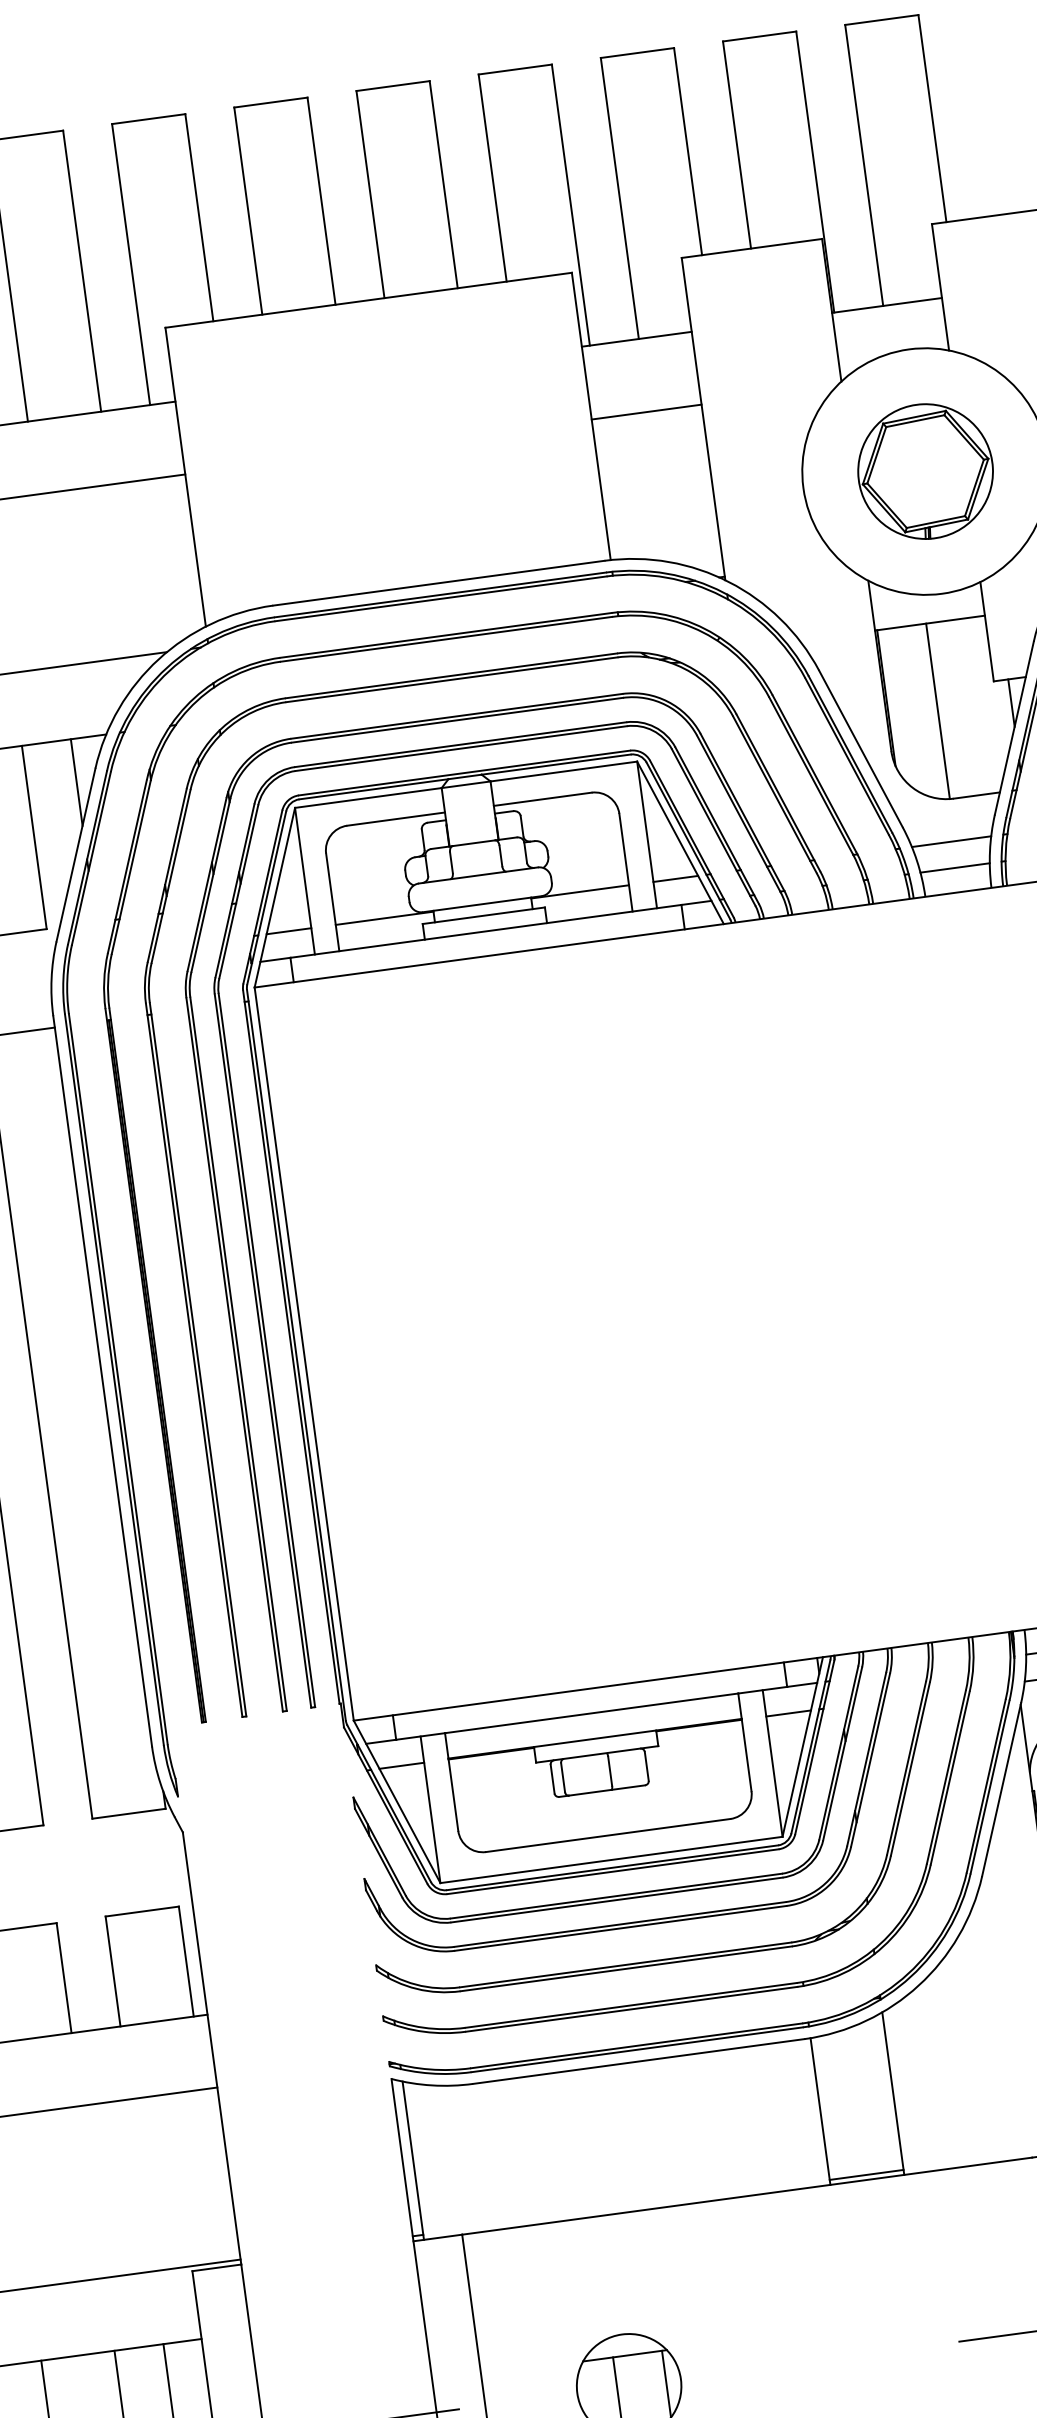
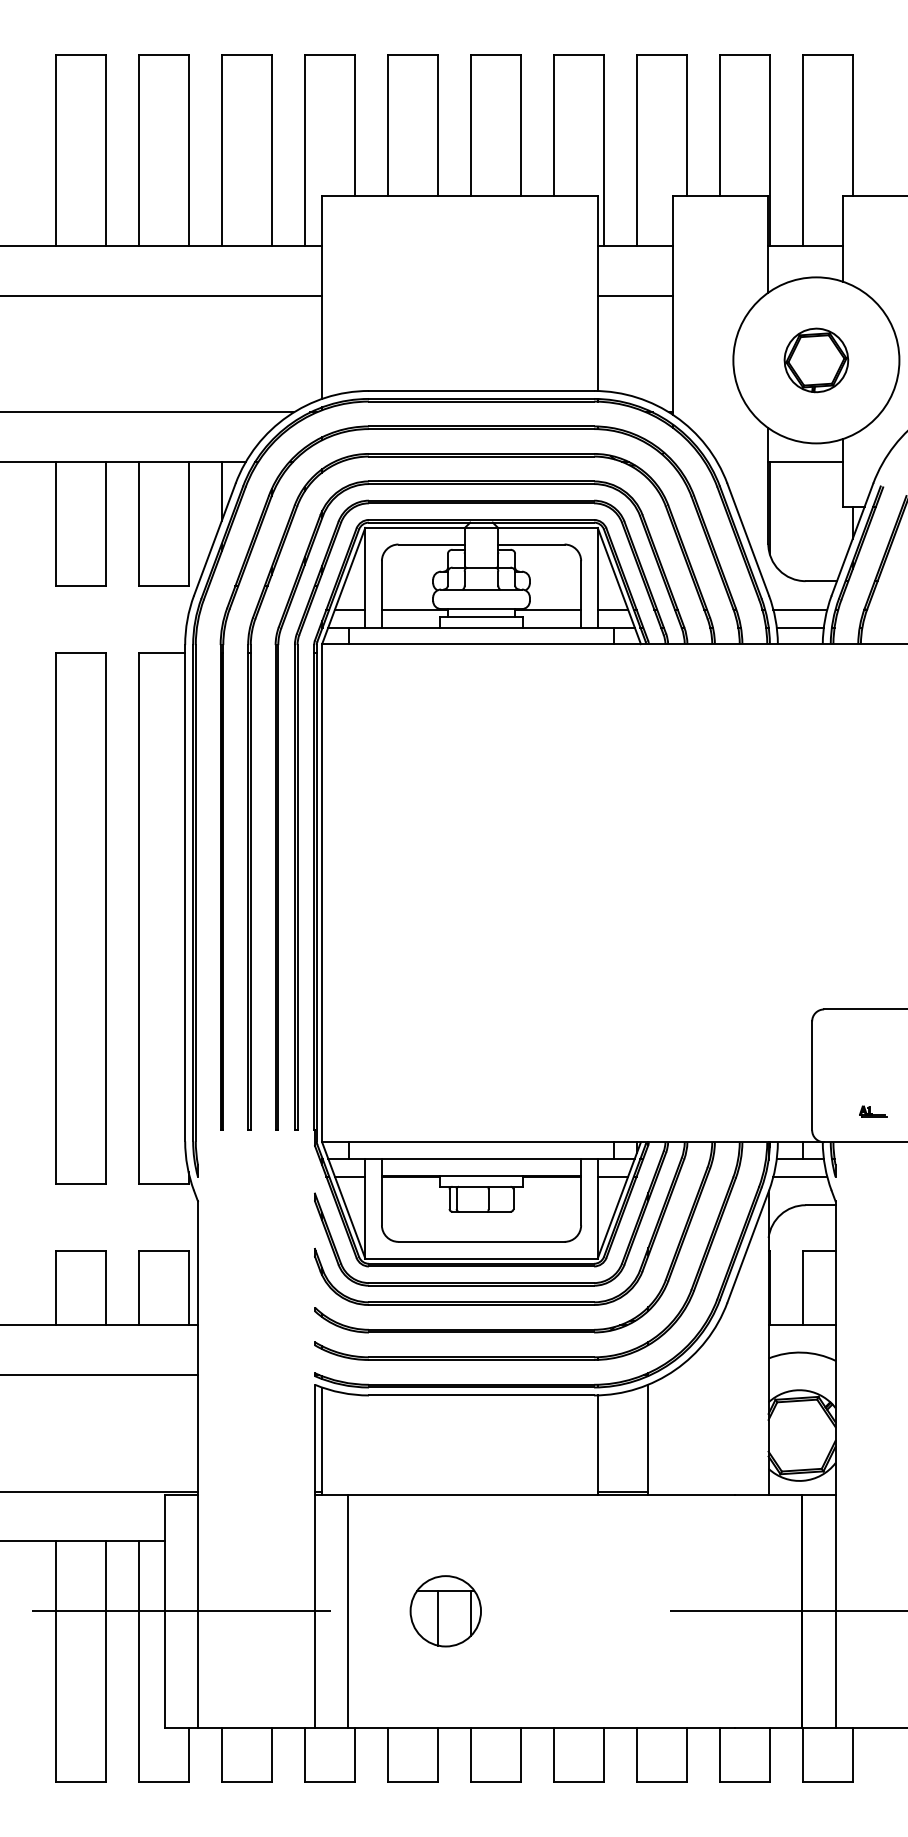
part: (925, 471) -> (816, 360), size x0.7
line: (938, 711) -> (803, 521), removed

